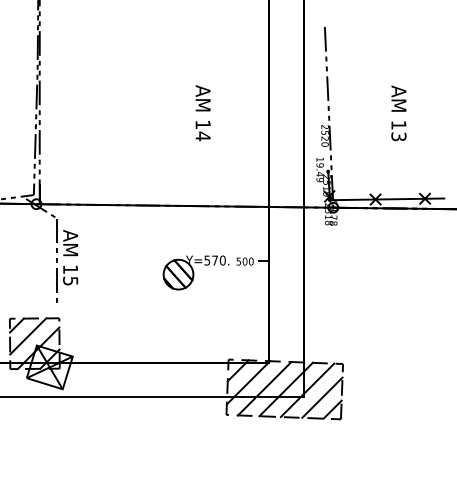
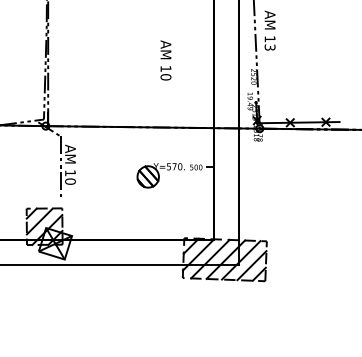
text: (398, 113) -> (269, 30), moved
text: (202, 135) -> (165, 76), 14 -> 10
text: (70, 280) -> (70, 181), 15 -> 10

